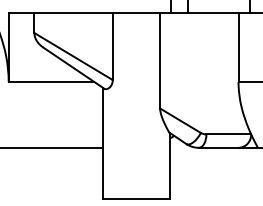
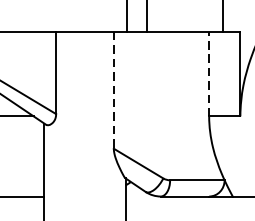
line: (238, 47) -> (209, 74), solid -> dashed
line: (160, 60) -> (114, 90), solid -> dashed

